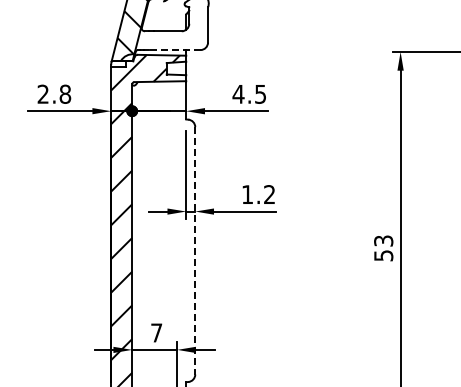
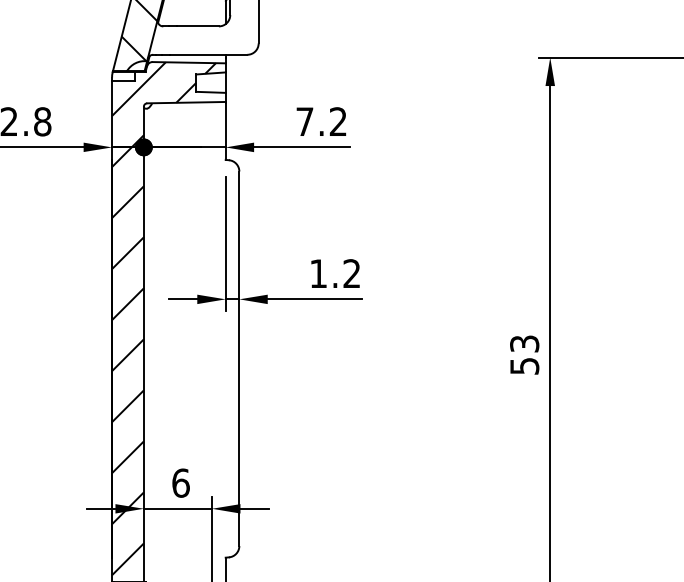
line: (174, 50) -> (207, 55), dashed -> solid
text: (248, 93) -> (319, 120), 4.5 -> 7.2
line: (195, 250) -> (239, 358), dashed -> solid
text: (156, 332) -> (180, 482), 7 -> 6

